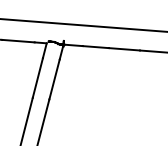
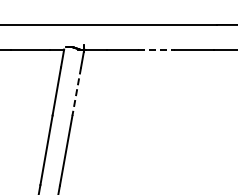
line: (124, 49) -> (157, 49), solid -> dashed
line: (54, 79) -> (76, 91), solid -> dashed

